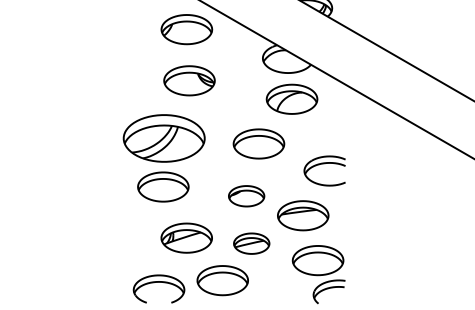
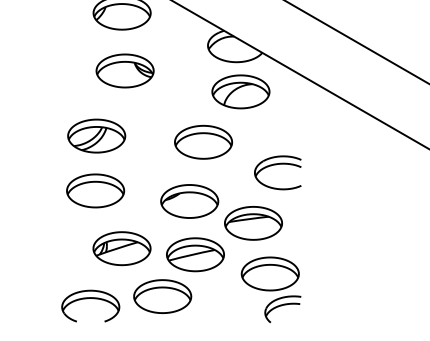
part: (164, 138) -> (96, 136), size x0.62
part: (246, 195) -> (189, 200), size x1.43
part: (251, 243) -> (195, 254), size x1.43

